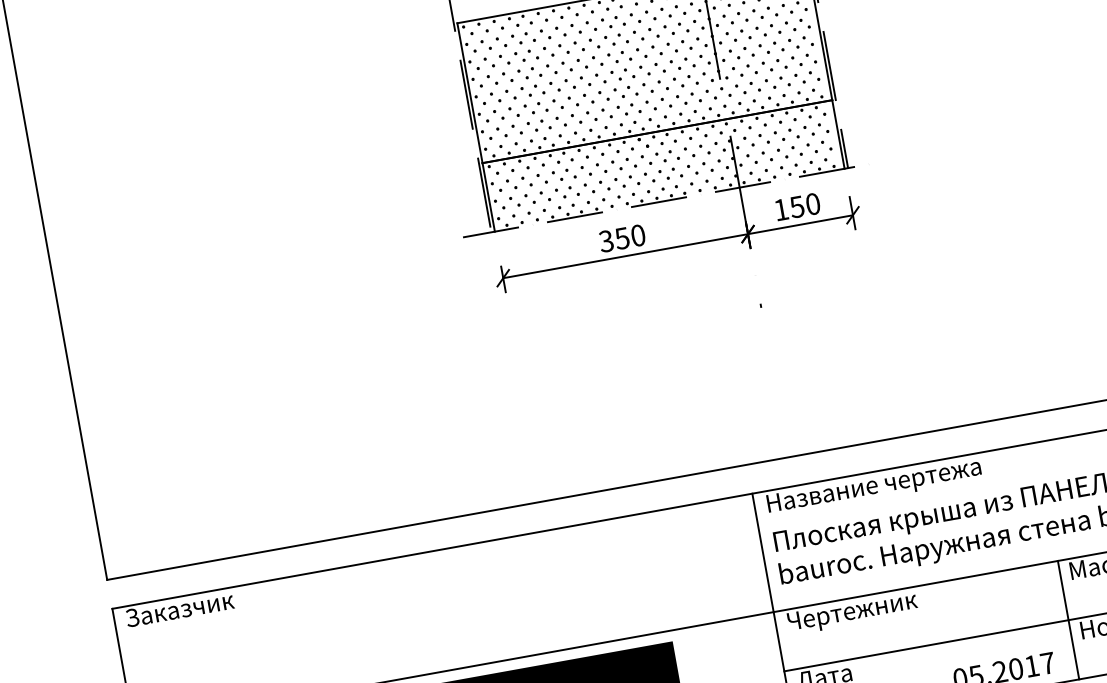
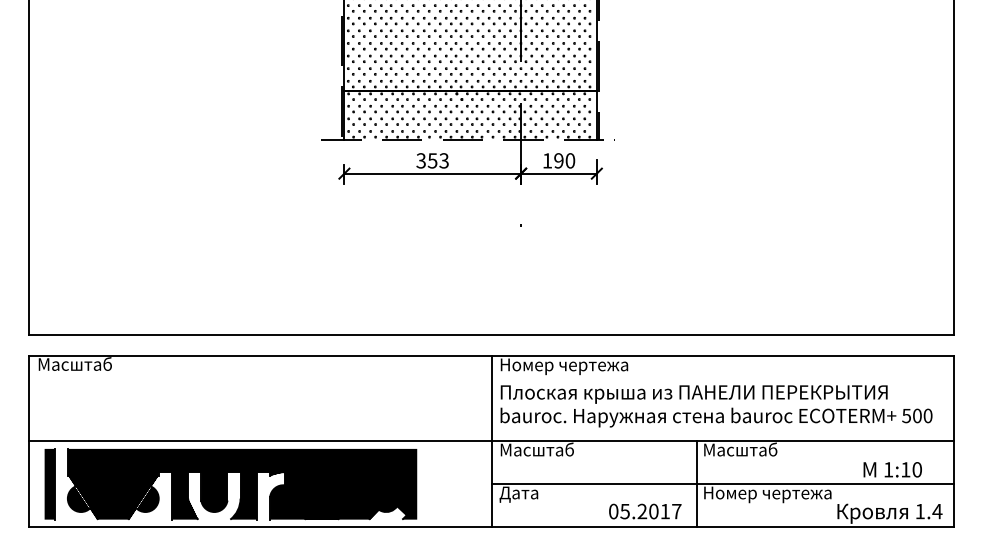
text: (796, 206) -> (558, 160), 150 -> 190
text: (637, 235) -> (443, 160), 350 -> 353
text: (882, 488) -> (583, 368), Название чертежа -> Номер чертежа
text: (179, 607) -> (76, 363), Заказчик -> Масштаб
text: (852, 612) -> (546, 451), Чертежник -> Масштаб

